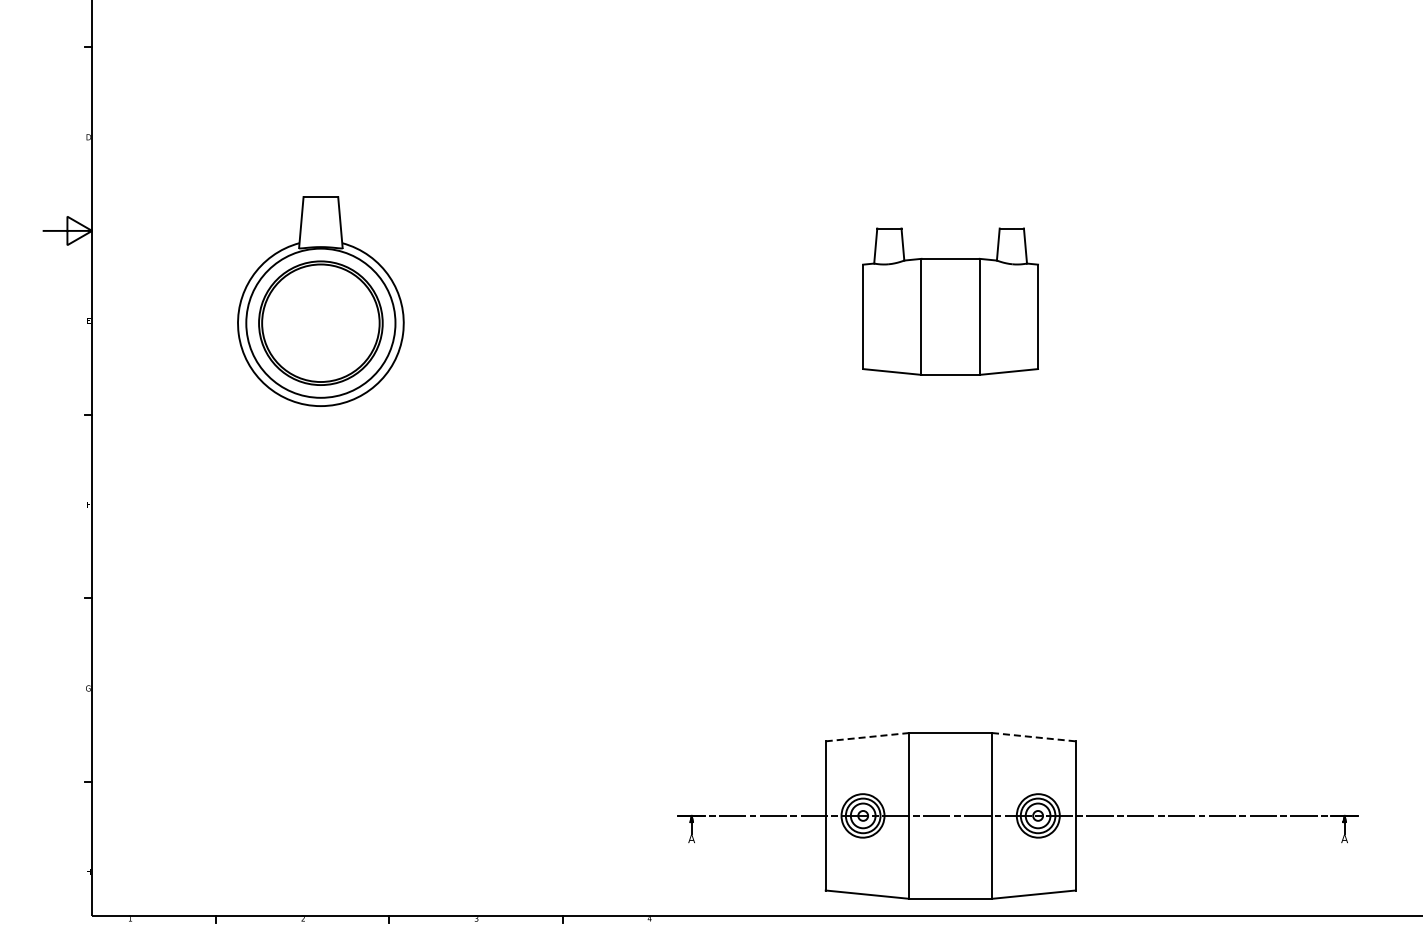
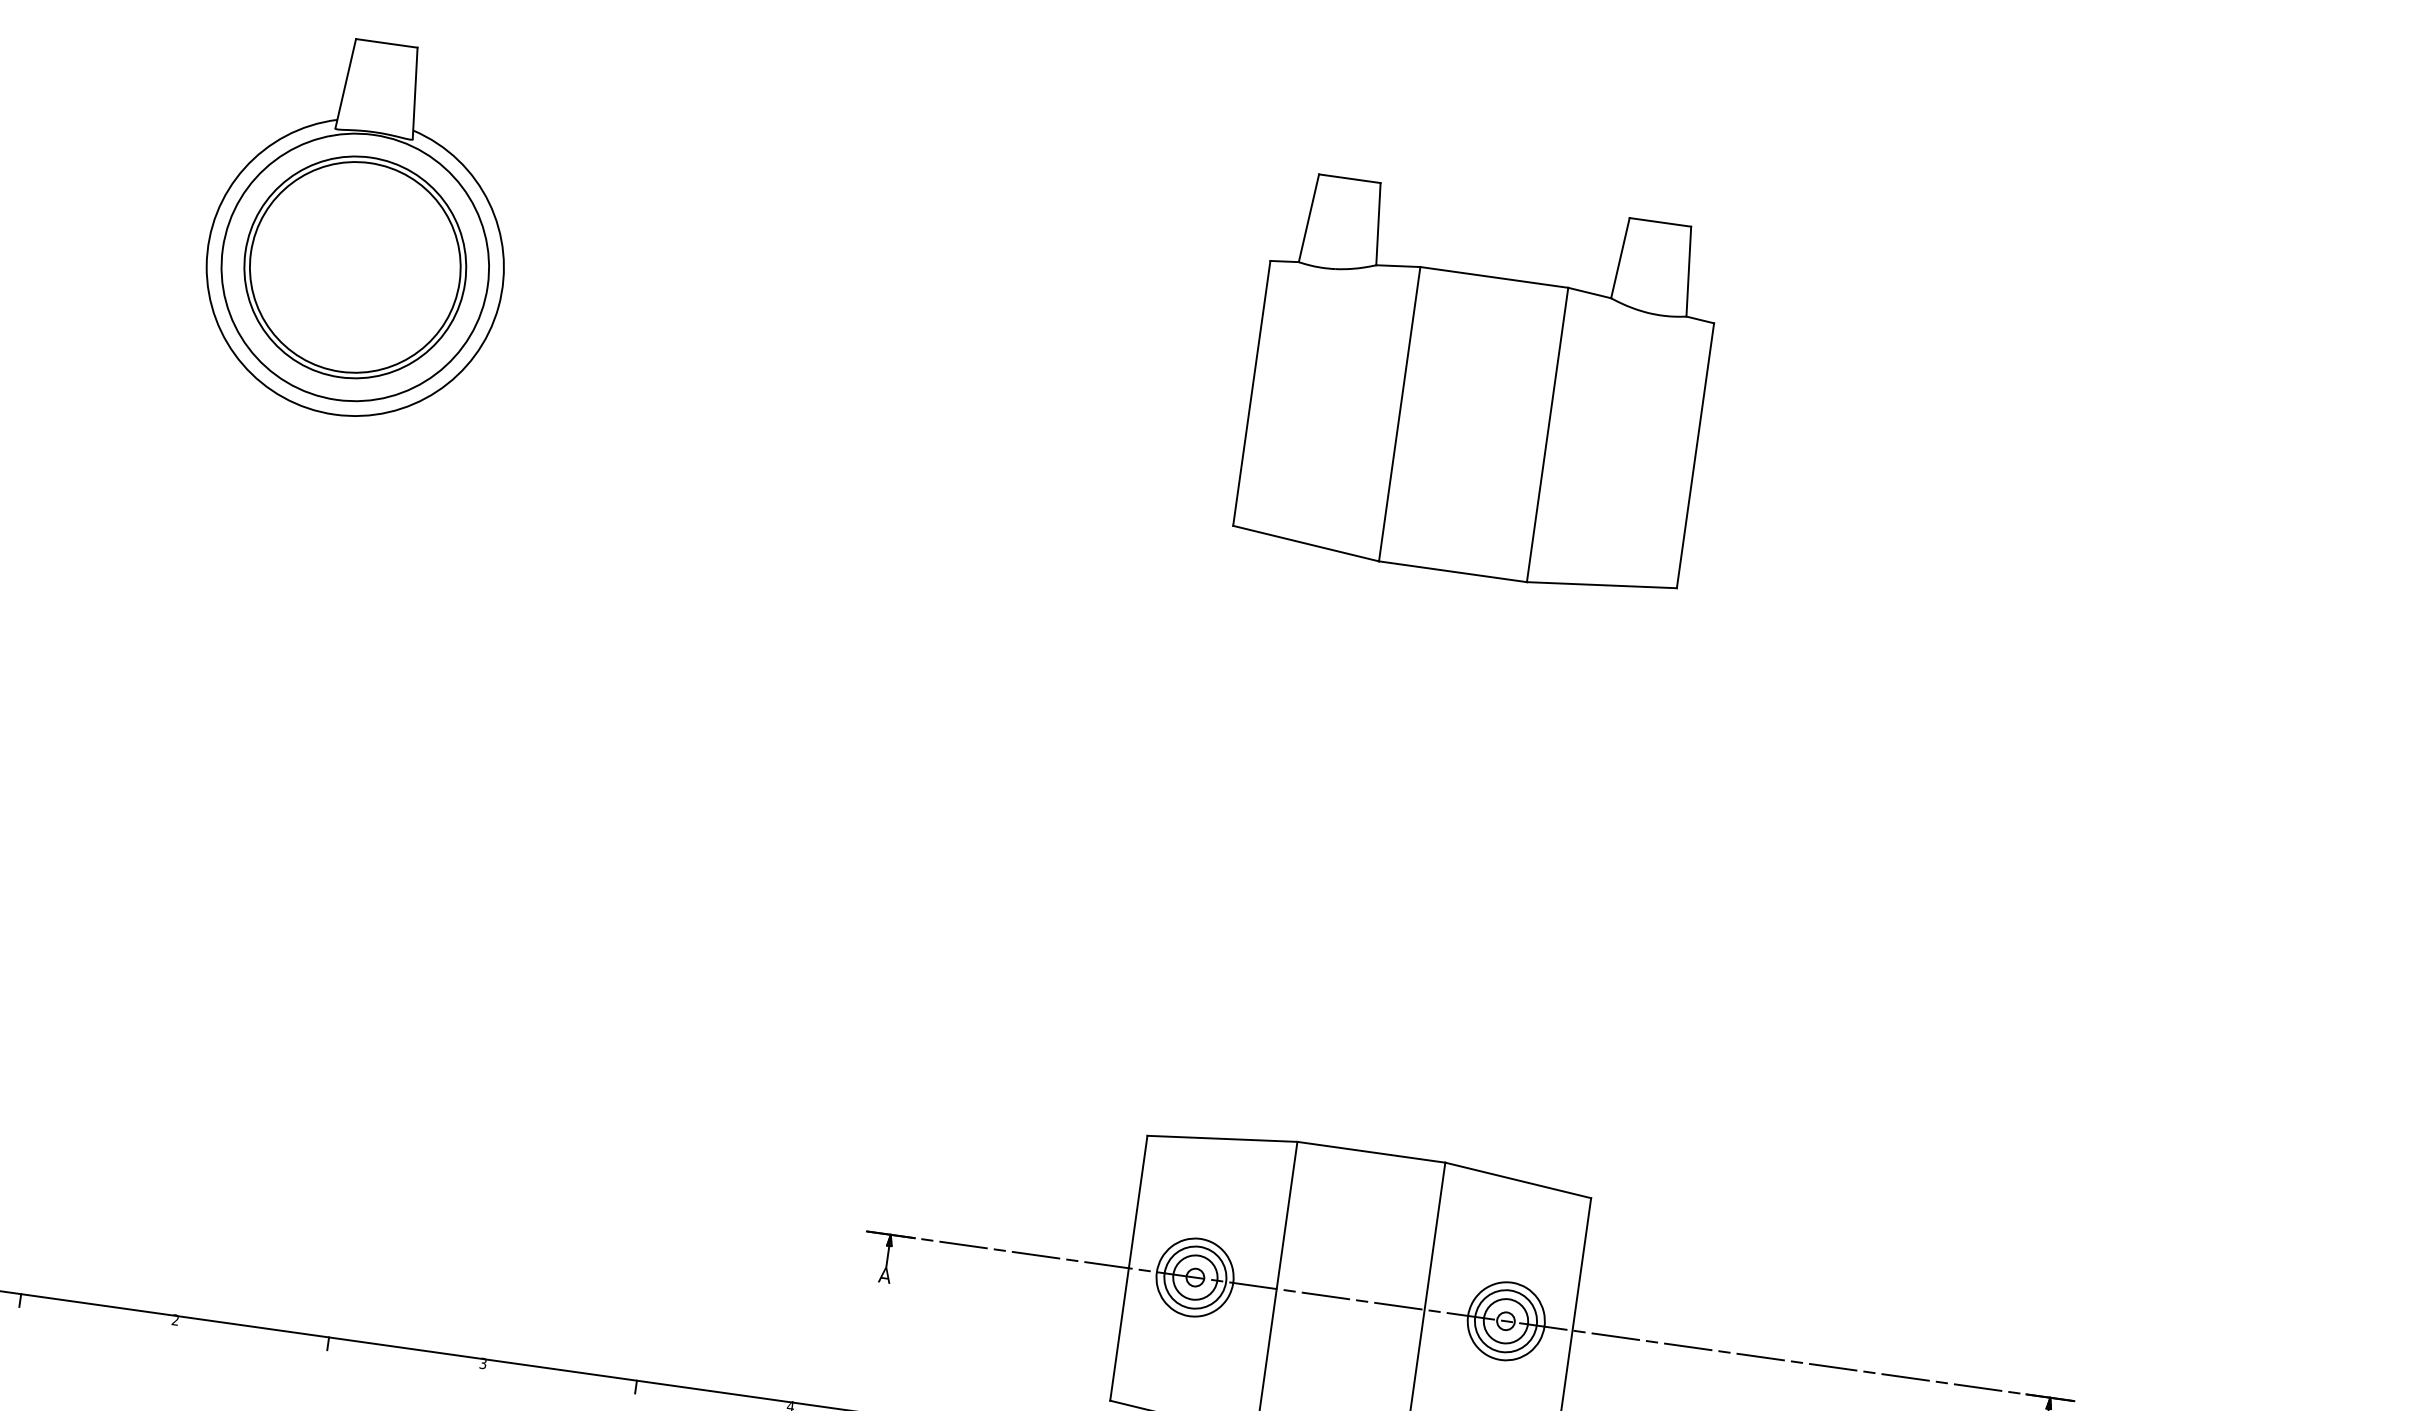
part: (950, 301) -> (1478, 385), size x1.43
line: (867, 737) -> (1222, 1139), dashed -> solid
line: (1033, 737) -> (1517, 1180), dashed -> solid

